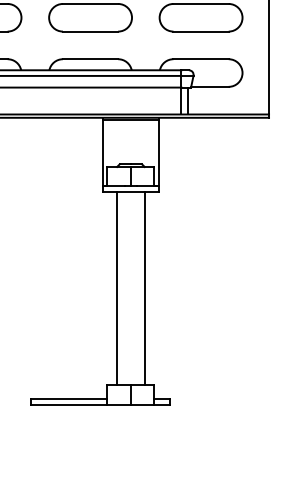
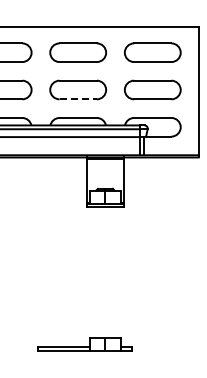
line: (90, 31) -> (78, 99), solid -> dashed
line: (117, 288) -> (96, 272), removed
line: (144, 288) -> (114, 272), removed

